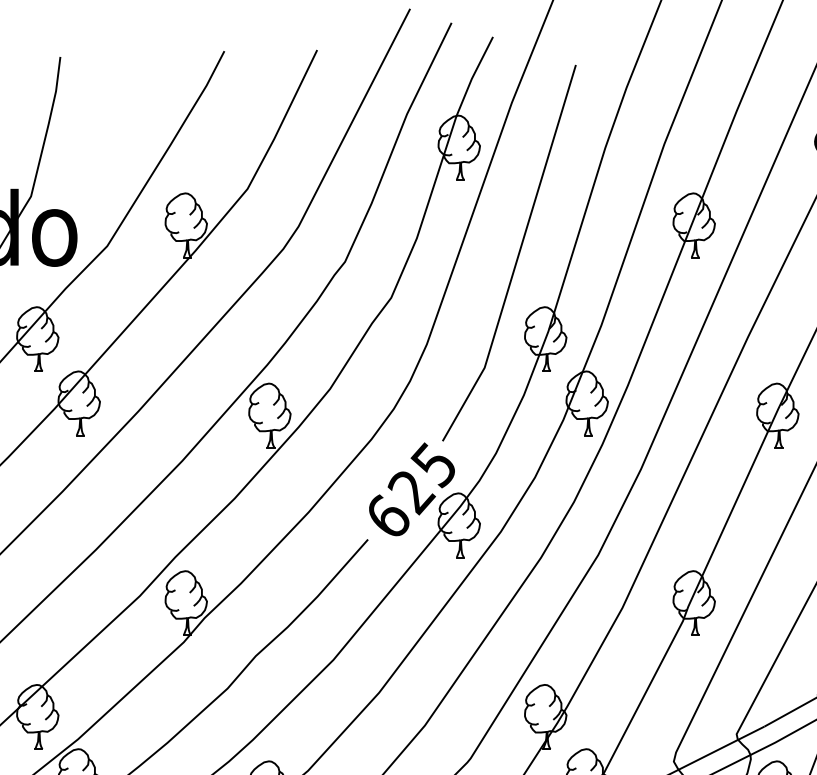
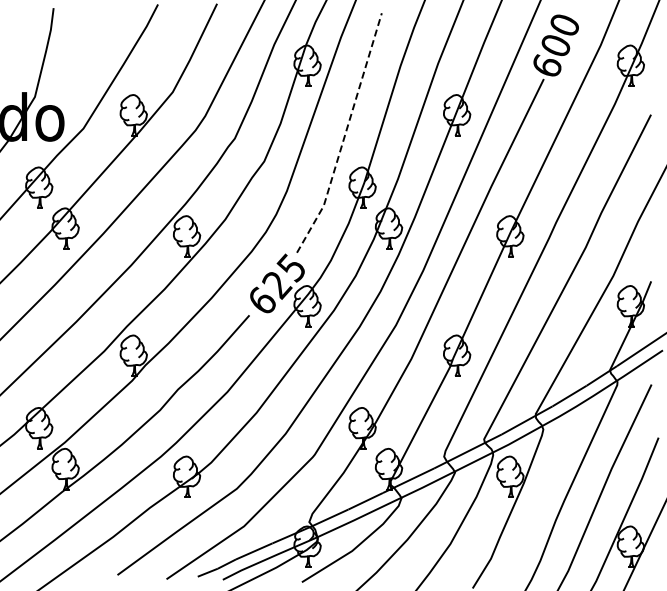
line: (518, 257) -> (345, 135), solid -> dashed

